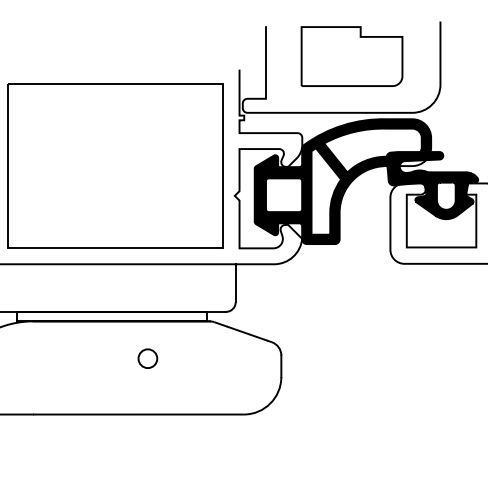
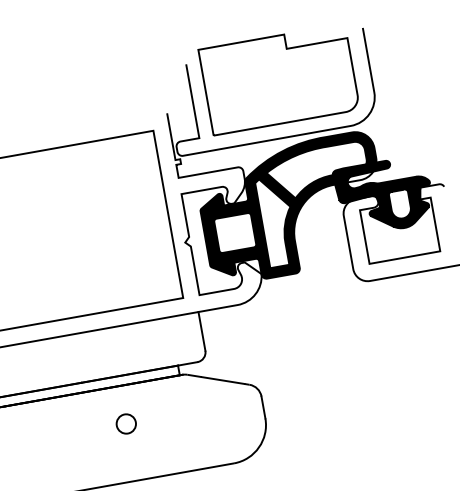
part: (351, 56) -> (278, 79), size x1.43

